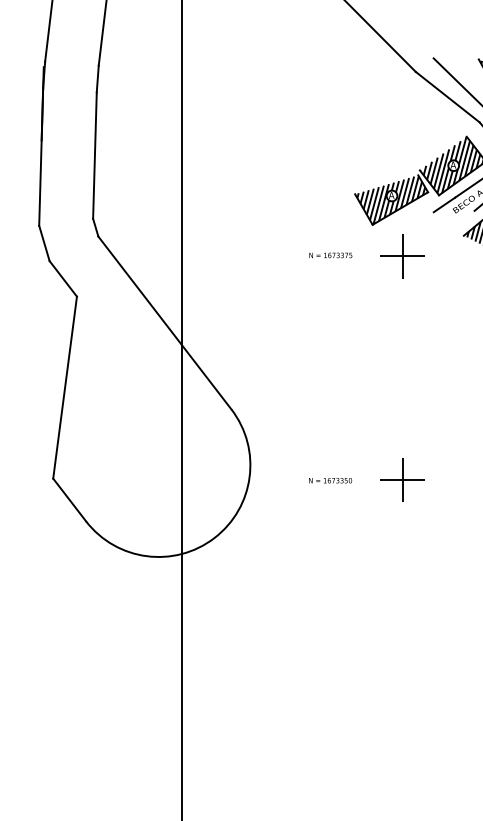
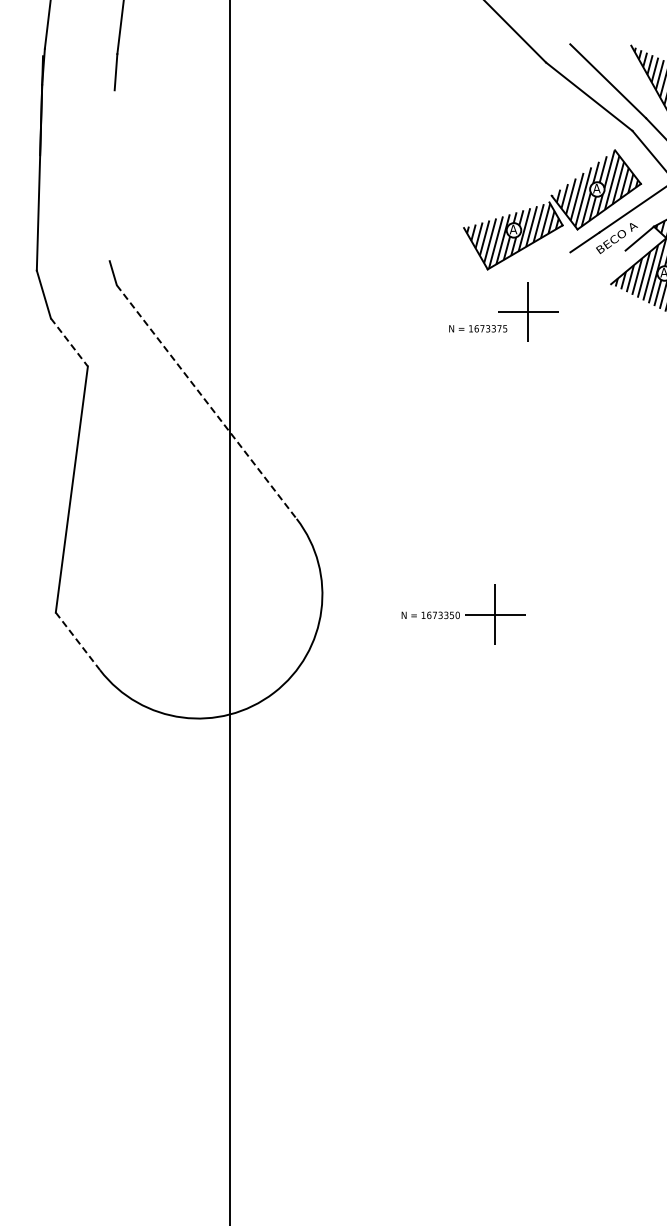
line: (94, 155) -> (111, 175), removed
text: (331, 255) -> (478, 328), moved
line: (63, 278) -> (69, 342), solid -> dashed
line: (165, 323) -> (207, 402), solid -> dashed
part: (402, 480) -> (495, 614), moved
line: (70, 500) -> (78, 641), solid -> dashed

